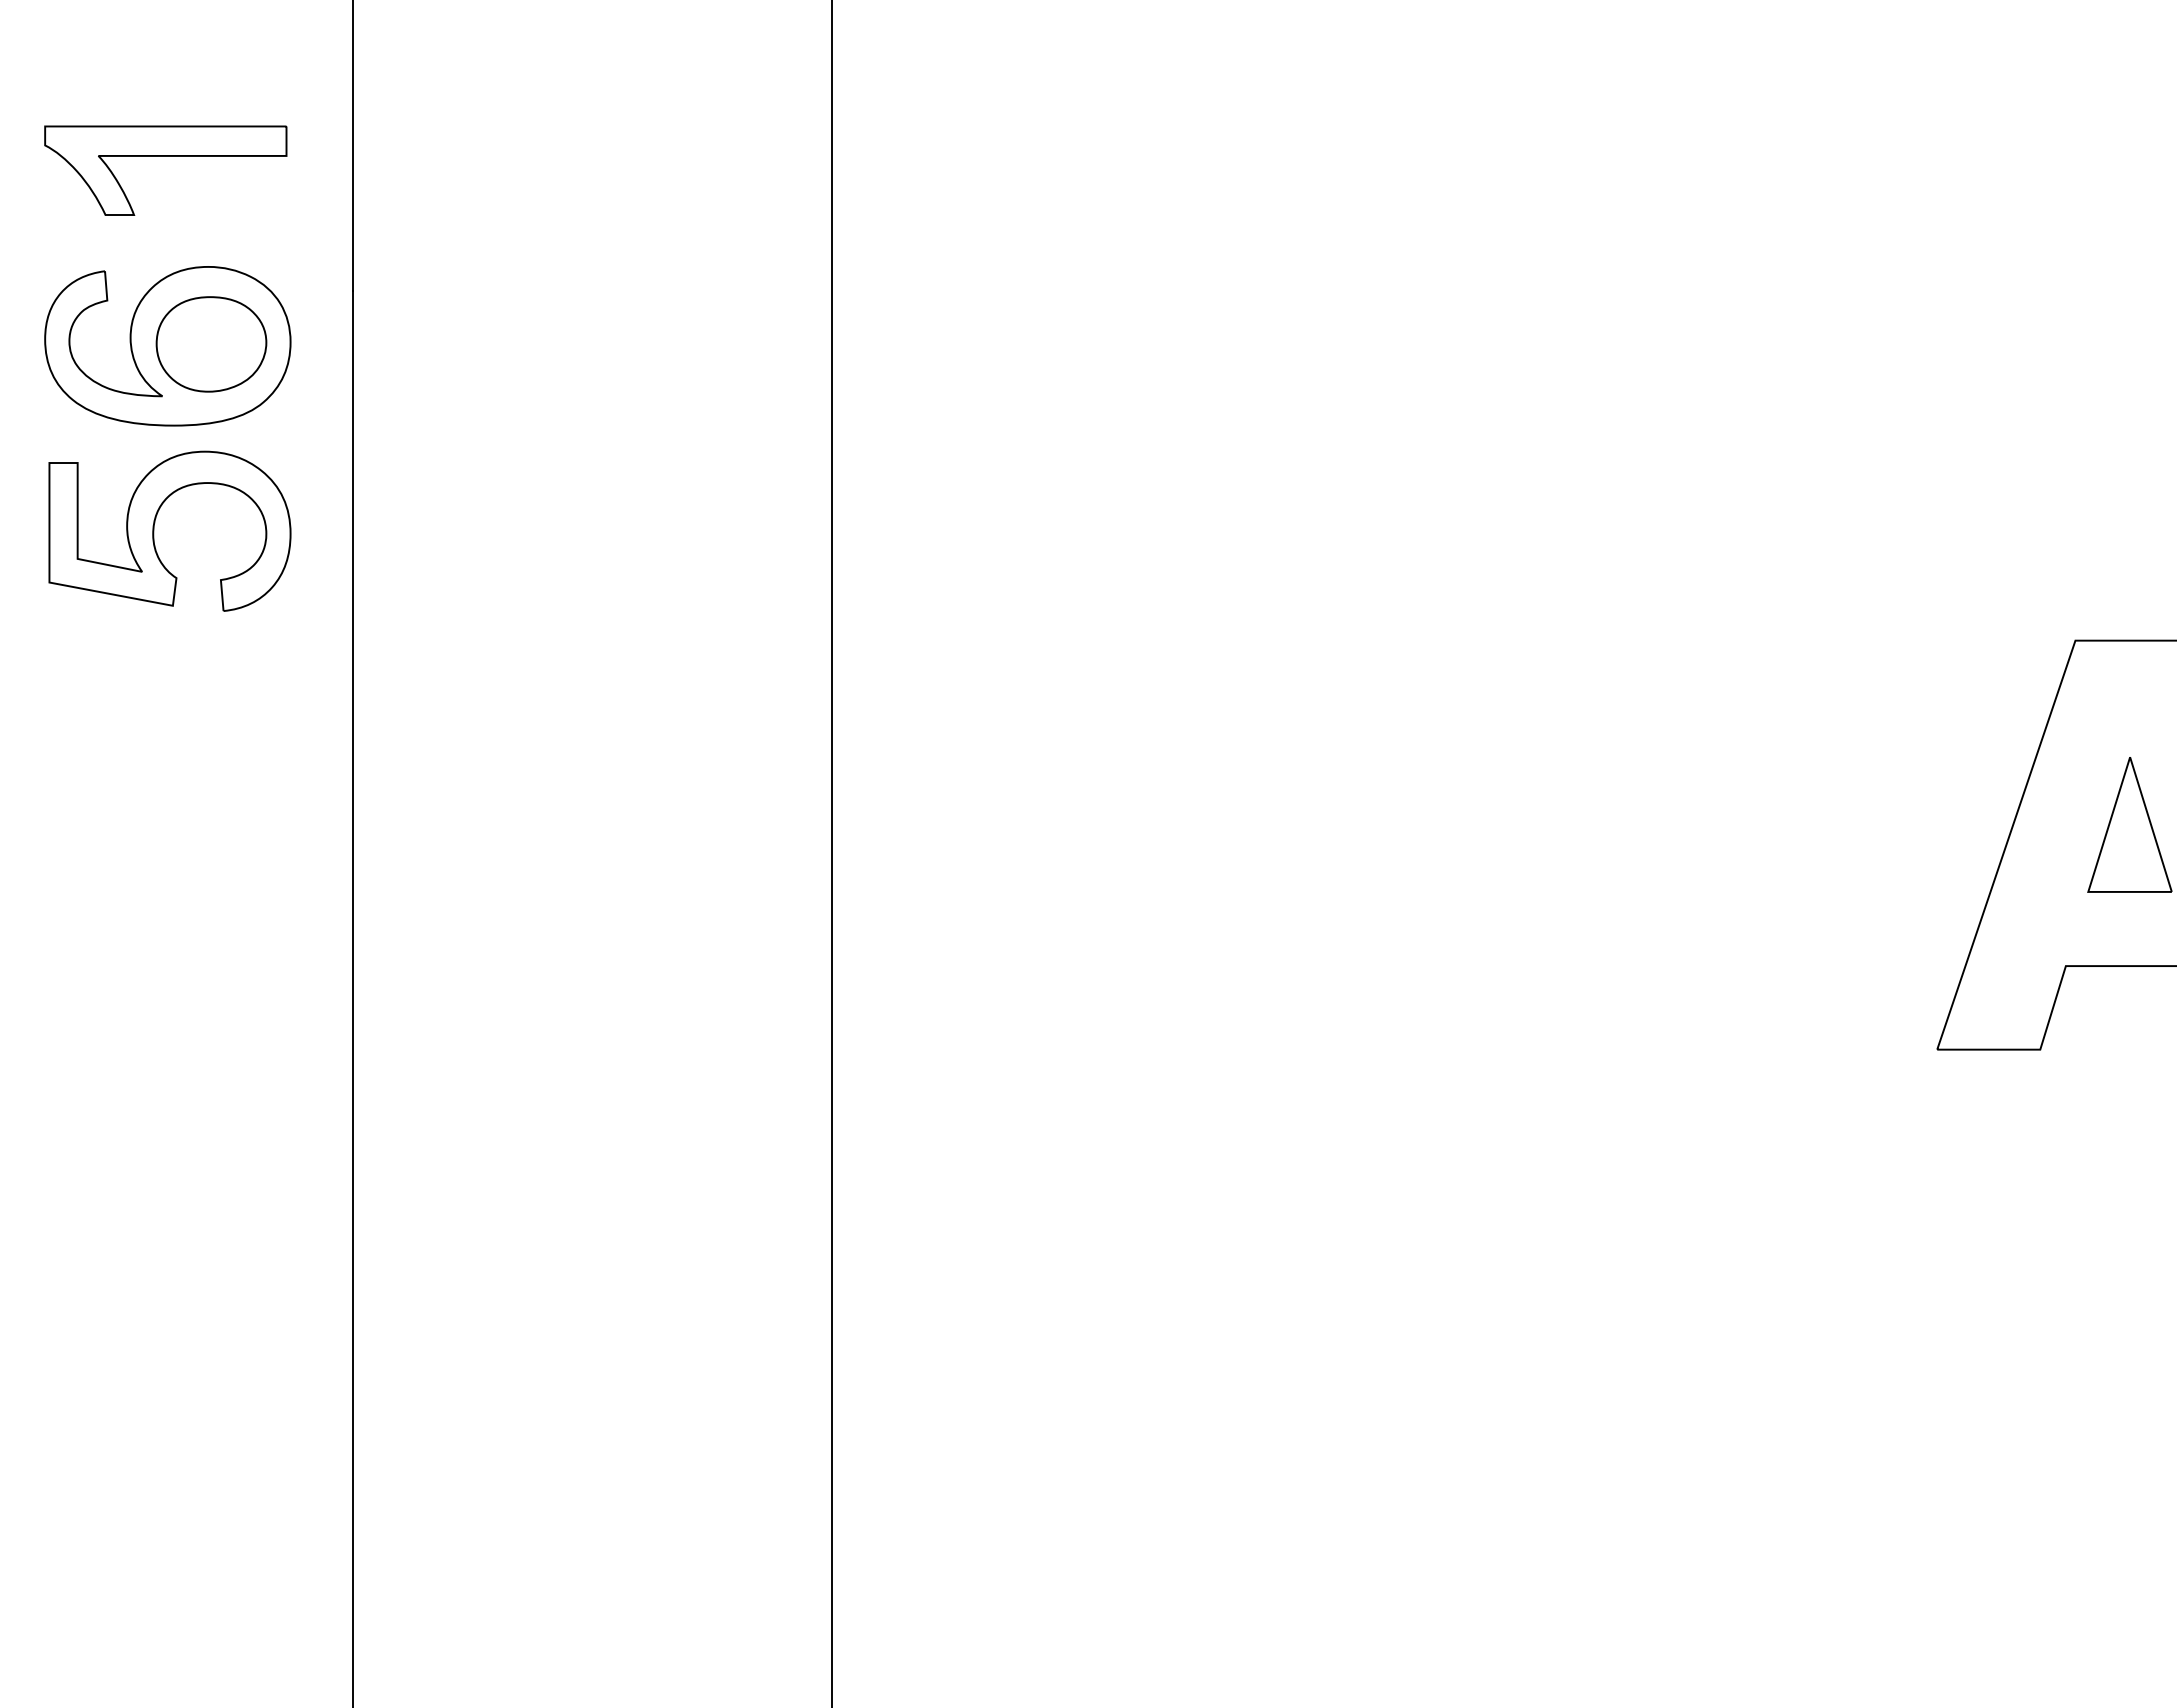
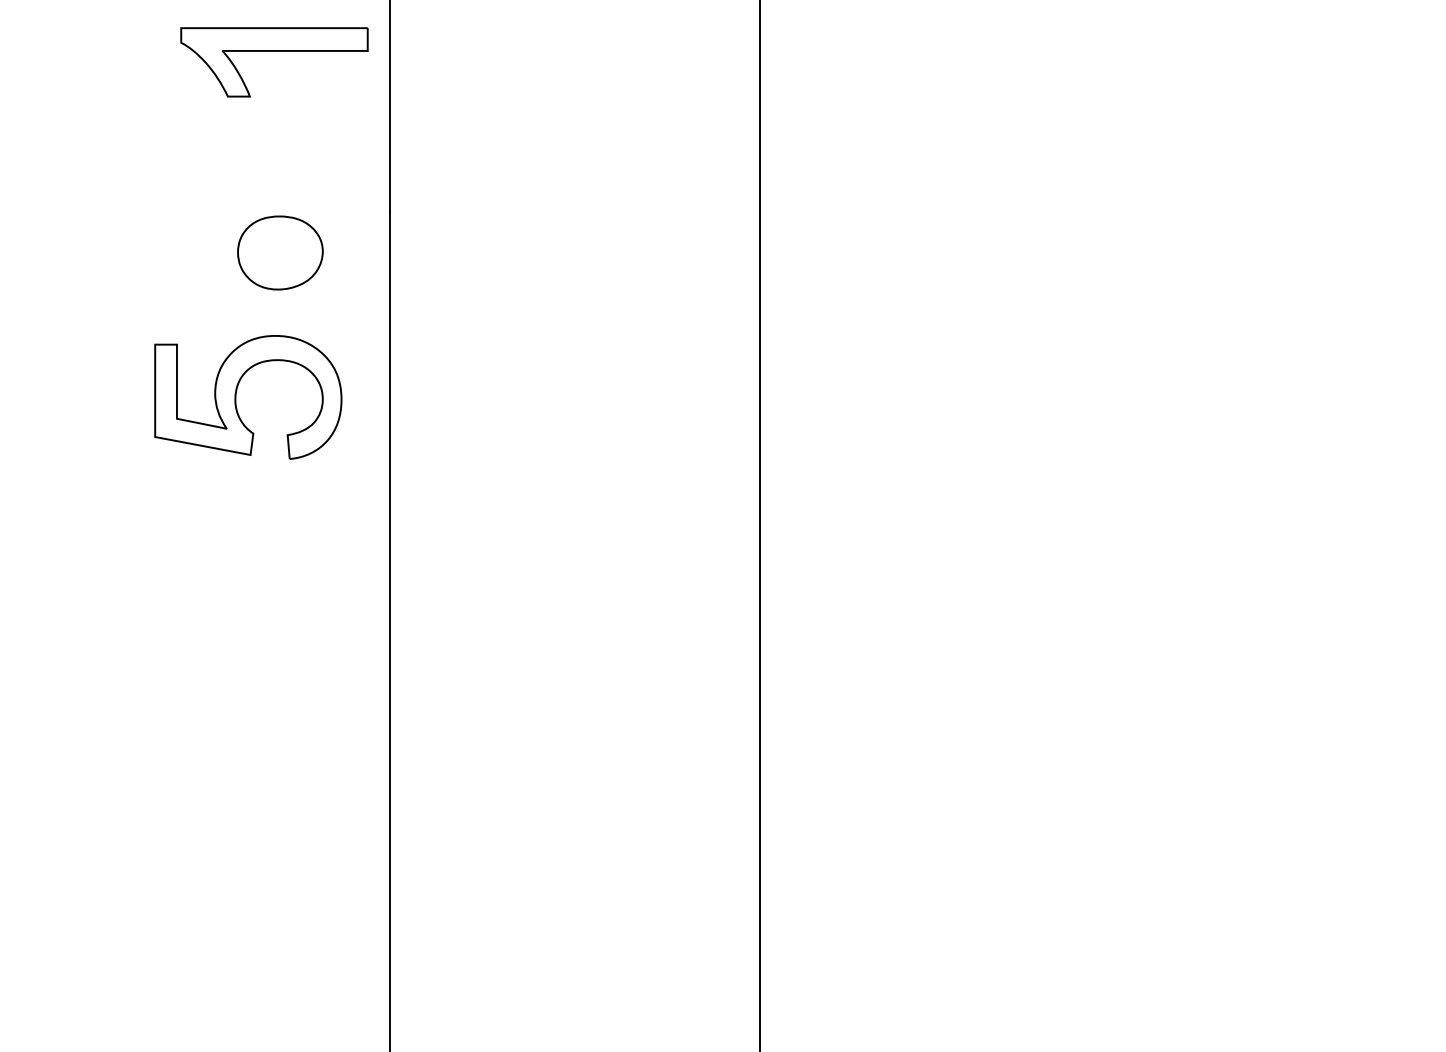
part: (165, 156) -> (274, 51), moved
part: (167, 346) -> (246, 254), removed

